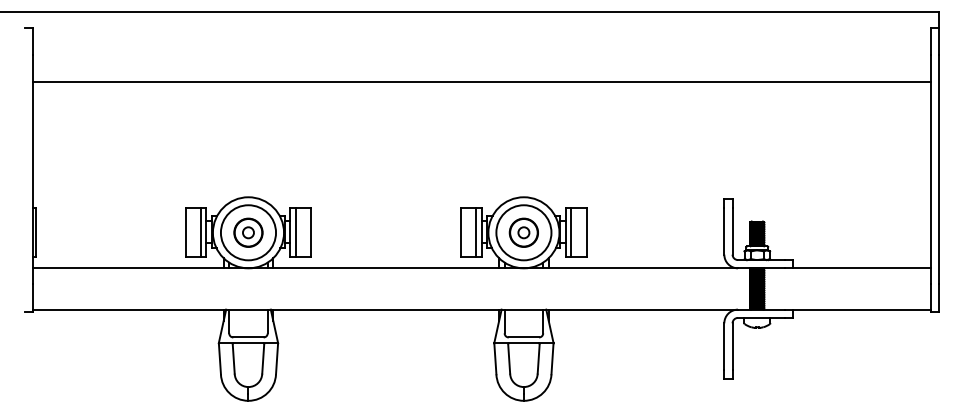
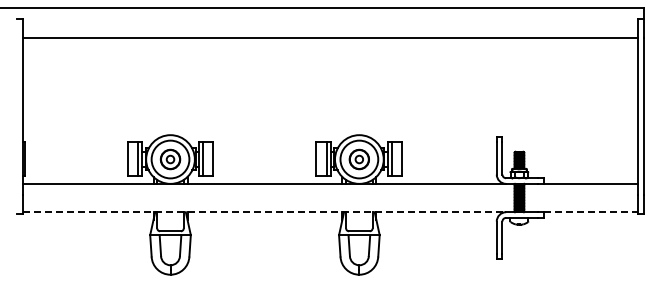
line: (481, 82) -> (330, 38), moved
line: (385, 310) -> (264, 212), solid -> dashed
line: (862, 310) -> (591, 212), solid -> dashed

